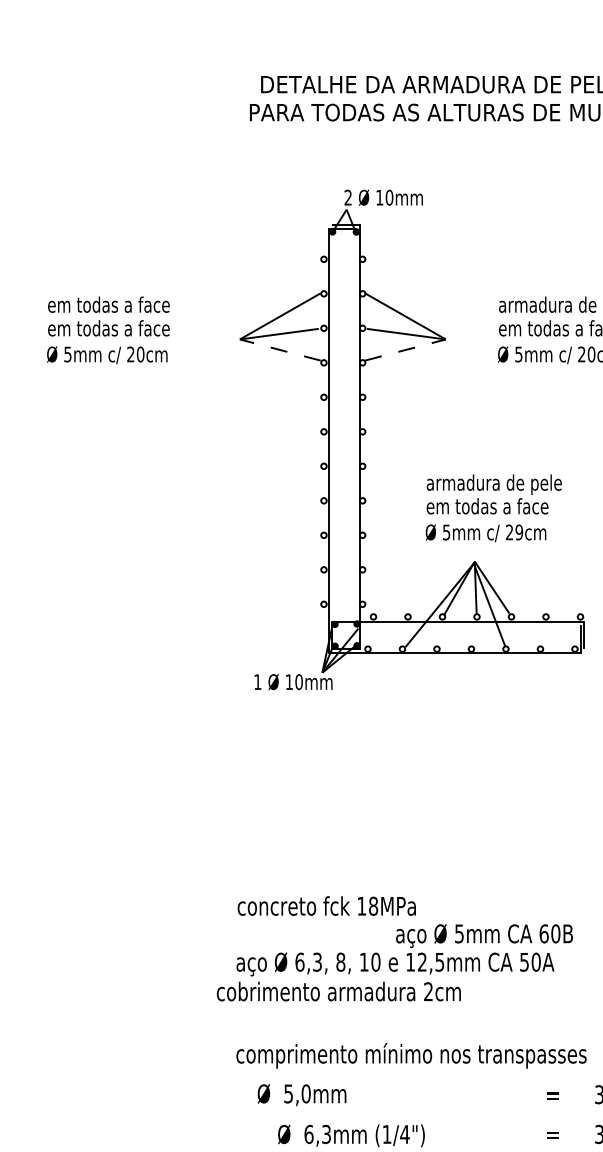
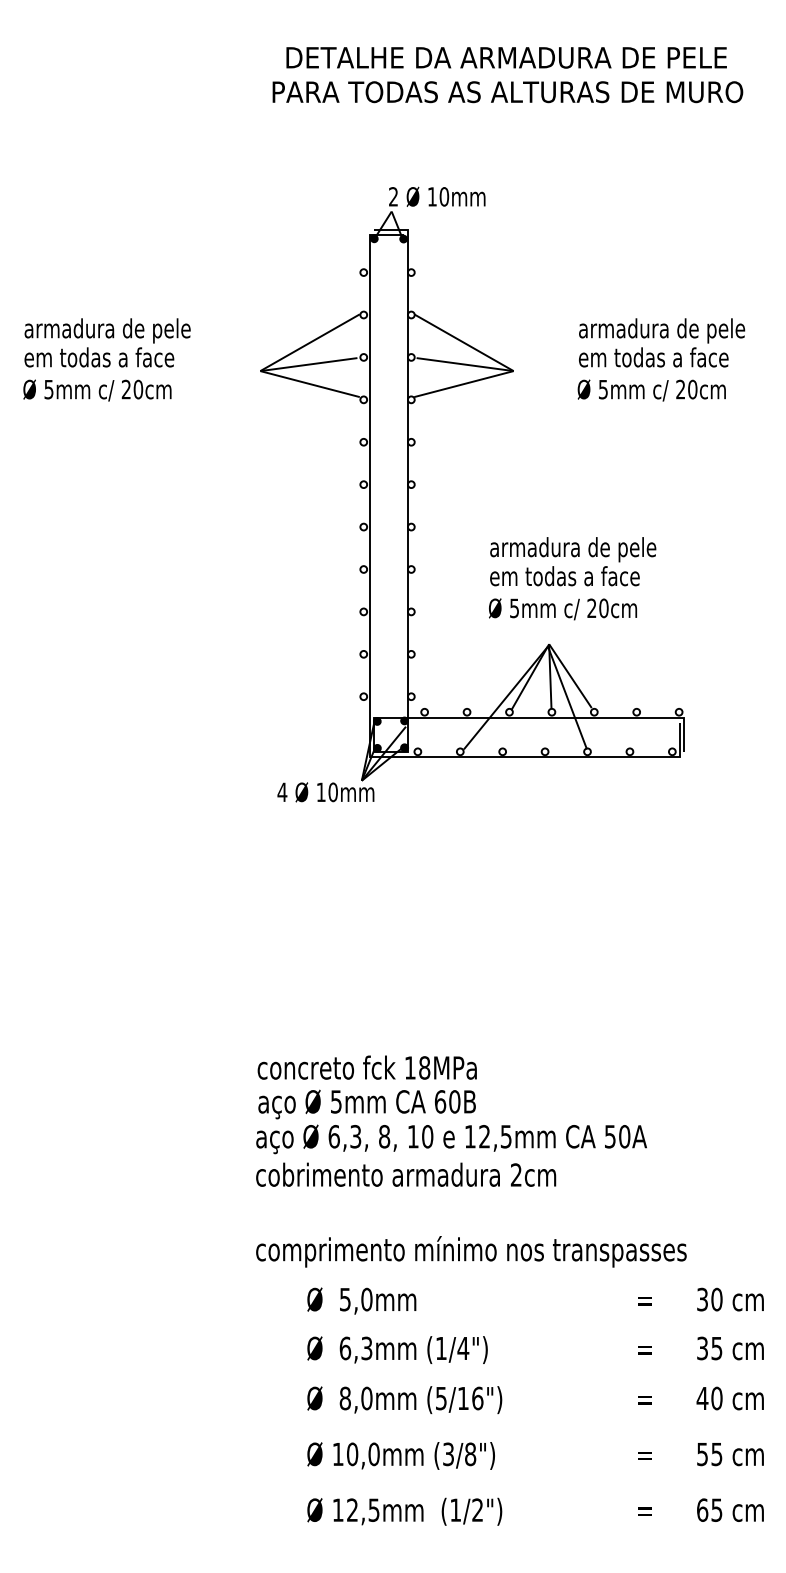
text: (115, 306) -> (107, 330), em todas a face -> armadura de pele
line: (279, 349) -> (309, 383), dashed -> solid
line: (405, 349) -> (464, 383), dashed -> solid
text: (518, 532) -> (603, 608), 29cm -> 20cm
text: (257, 681) -> (282, 791), 1 -> 4
text: (483, 936) -> (366, 1104), moved
text: (339, 991) -> (406, 1174), moved
text: (301, 1094) -> (361, 1300), moved

